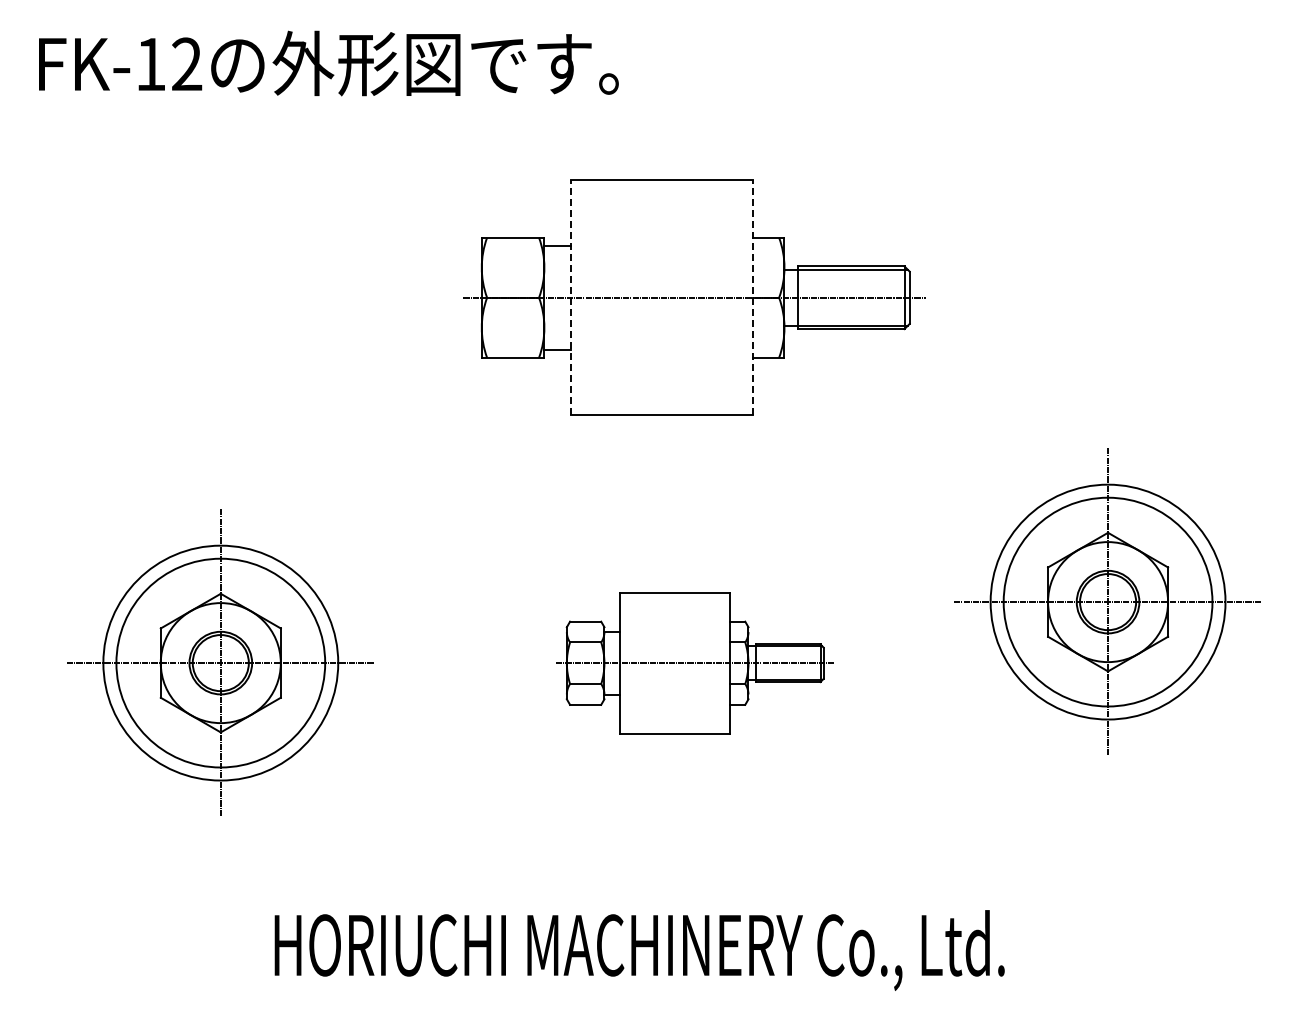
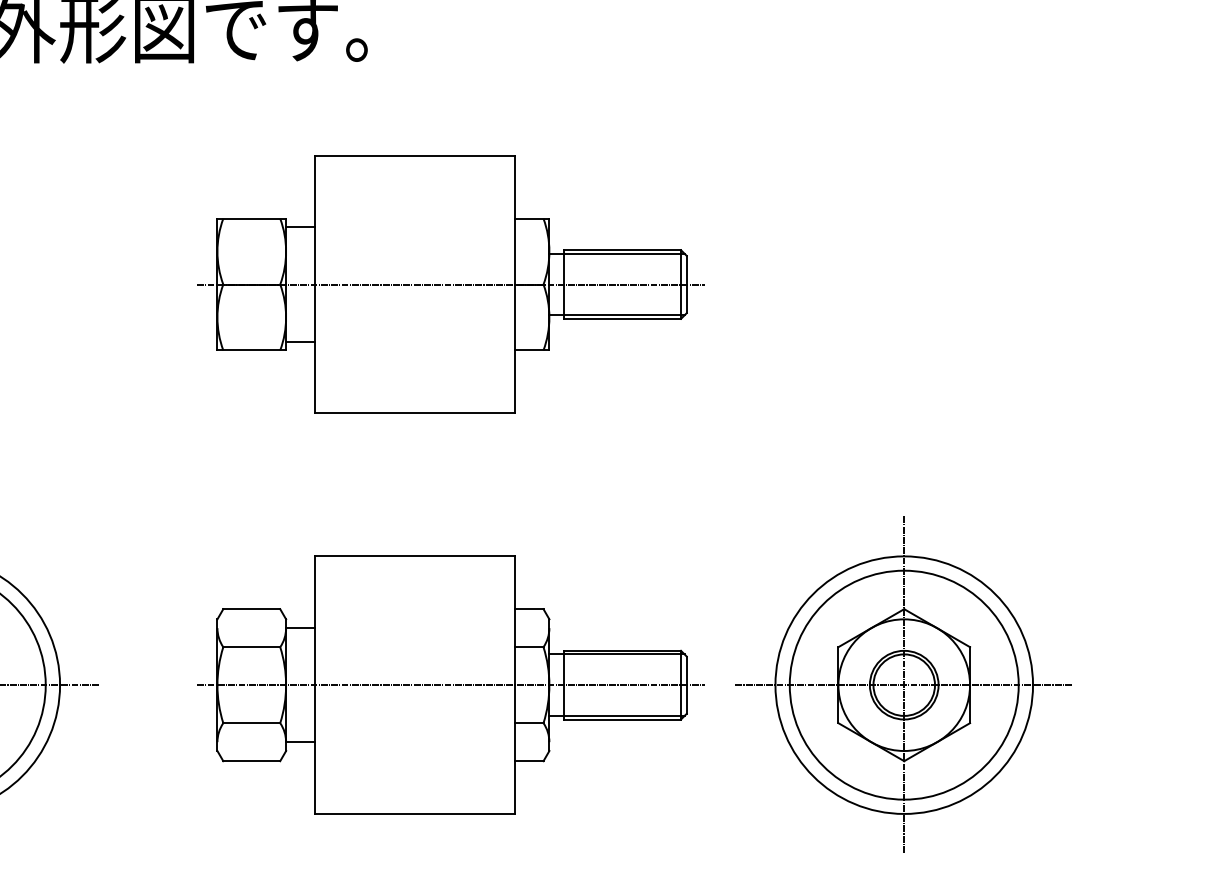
line: (570, 297) -> (314, 284), dashed -> solid
line: (753, 297) -> (515, 284), dashed -> solid
part: (1107, 601) -> (903, 684), moved
part: (694, 663) -> (450, 685), size x1.67

